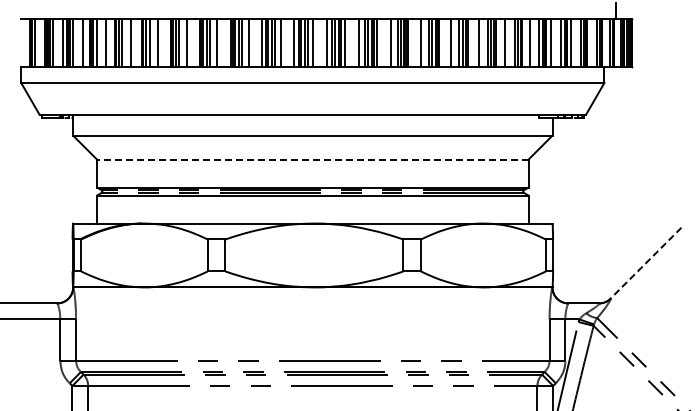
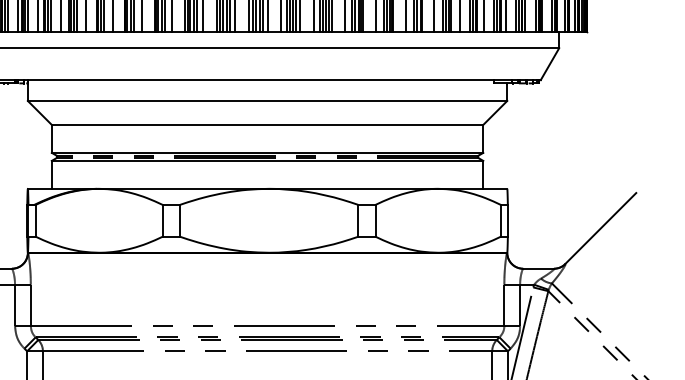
line: (312, 159) -> (267, 124), dashed -> solid
line: (645, 263) -> (600, 228), dashed -> solid

